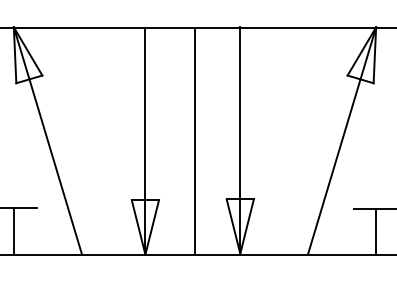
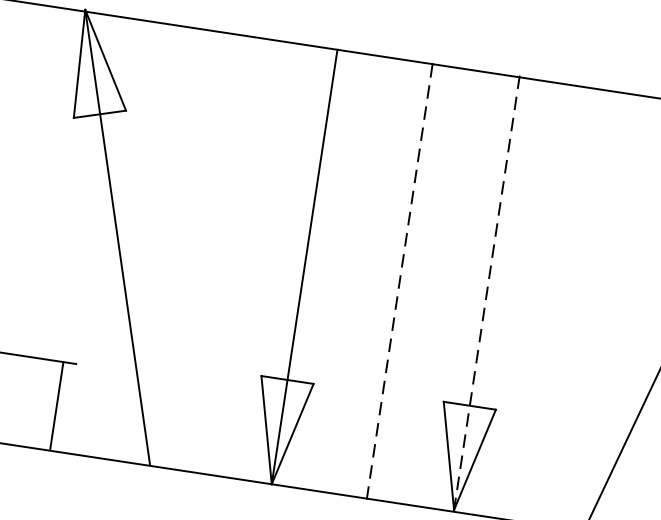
line: (194, 141) -> (398, 281), solid -> dashed
line: (240, 141) -> (487, 294), solid -> dashed
line: (13, 230) -> (56, 404), moved

